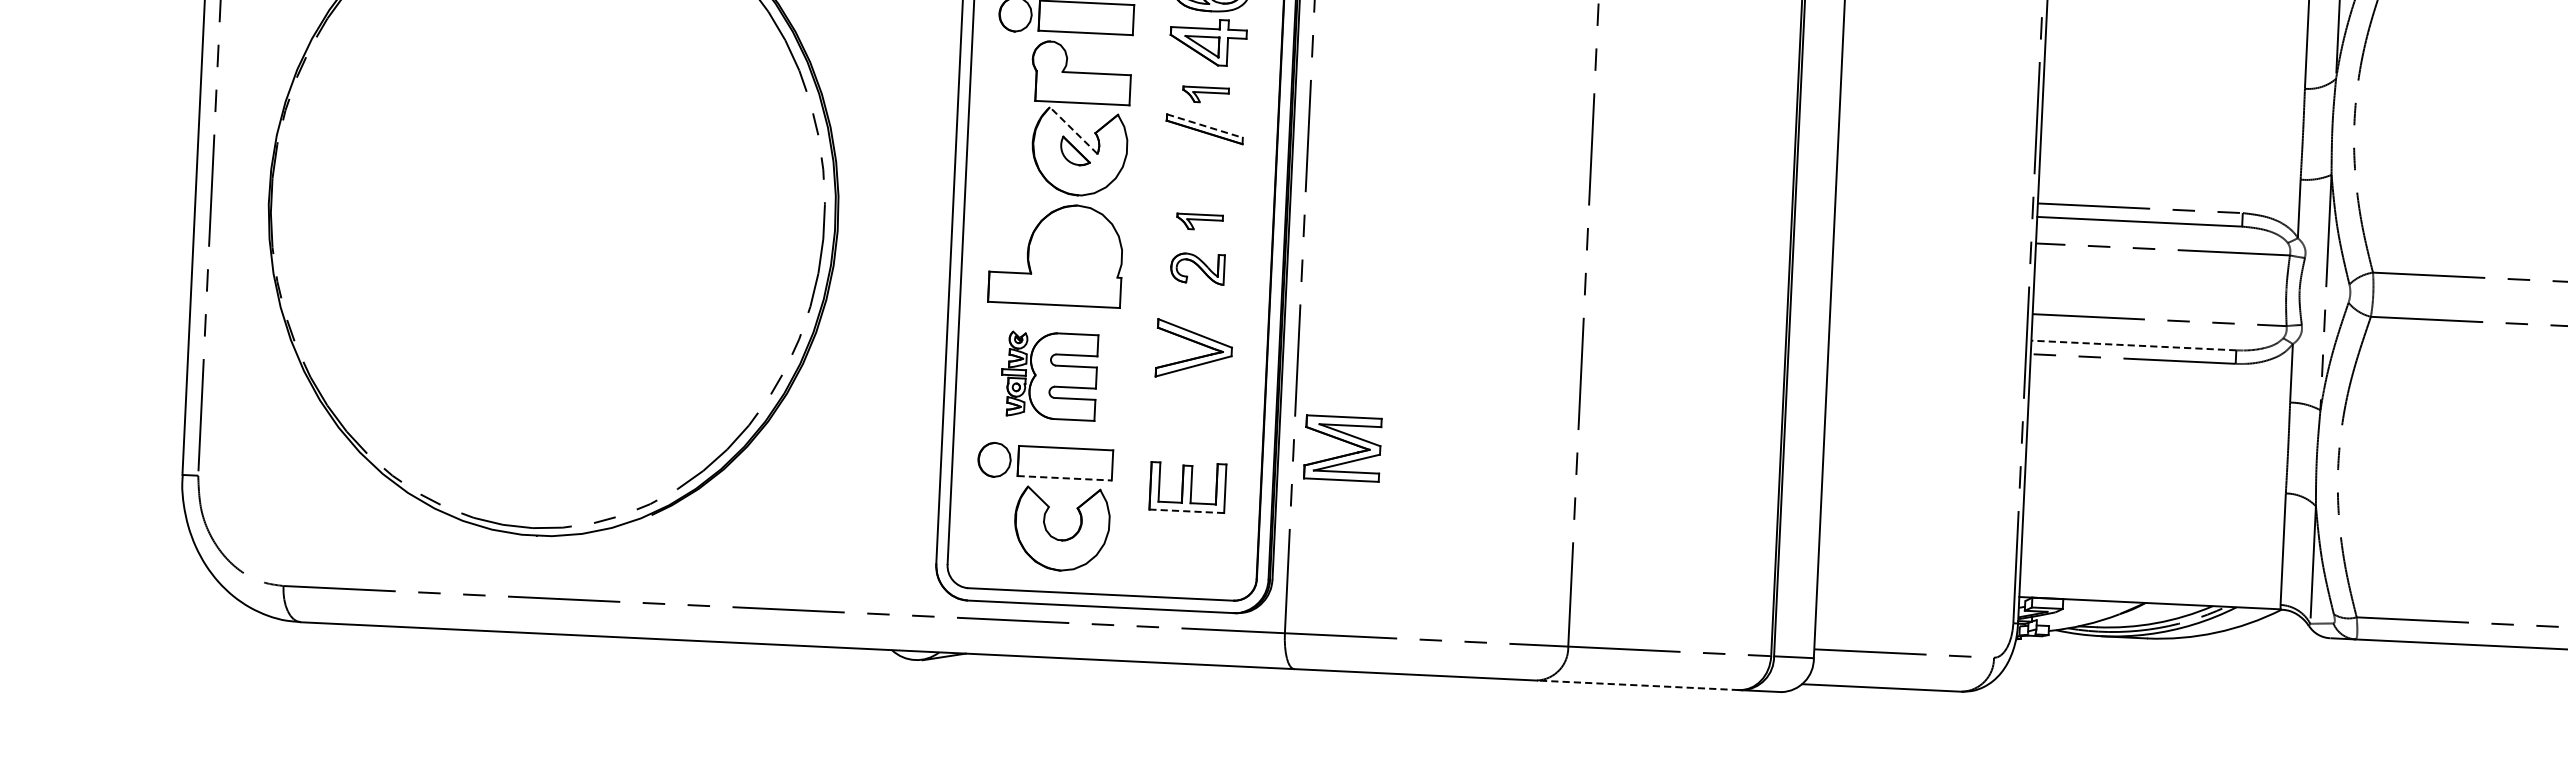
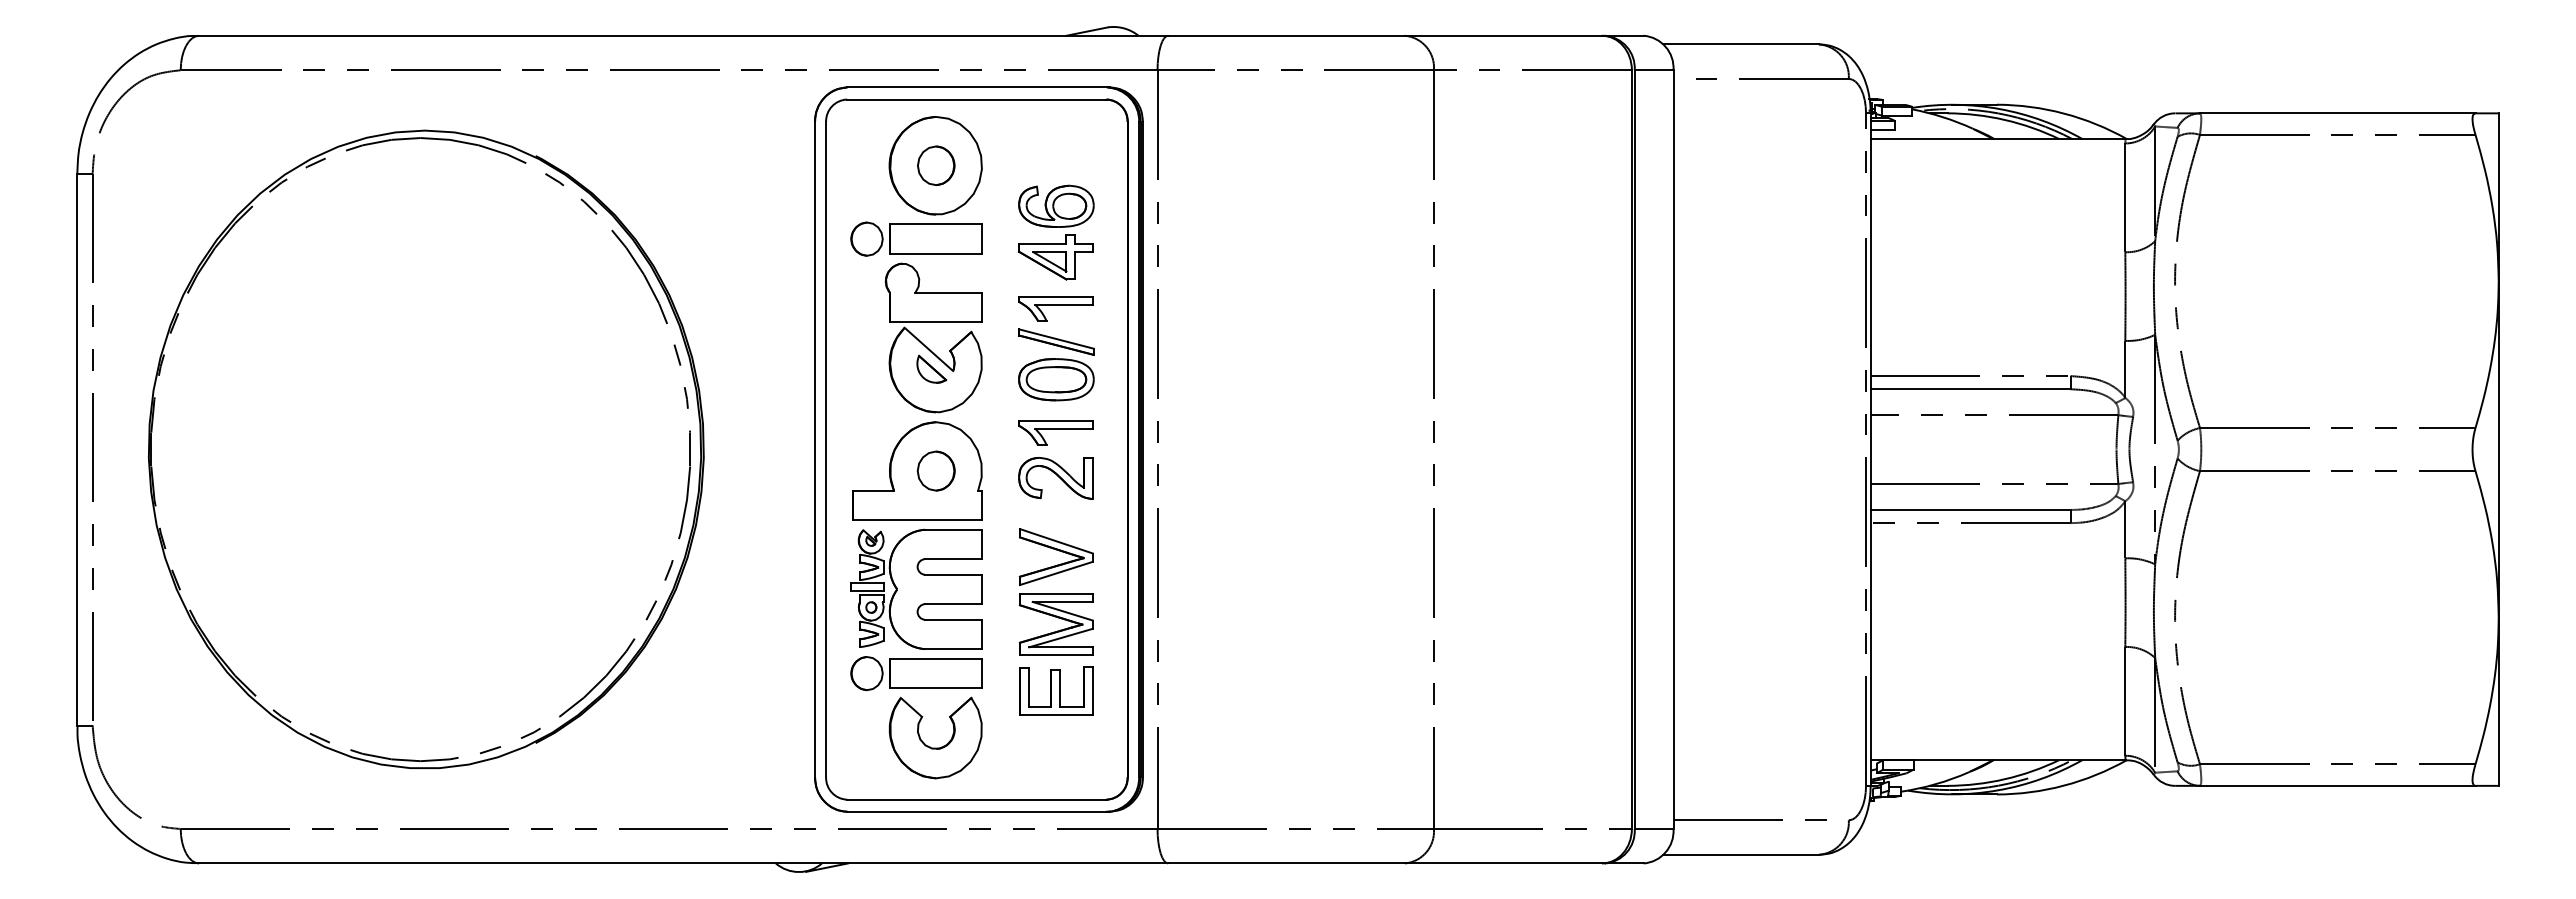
part: (1205, 94) -> (1055, 308), size x1.67
line: (1204, 126) -> (1056, 339), dashed -> solid
line: (1073, 130) -> (928, 349), dashed -> solid
part: (1203, 167) -> (1056, 379), added
part: (1199, 221) -> (1055, 432), size x1.67
part: (1074, 255) -> (935, 470), added
part: (1197, 267) -> (1055, 477), size x1.43
line: (2133, 345) -> (1970, 509), dashed -> solid
part: (1049, 375) -> (916, 588), size x1.43
part: (1343, 454) -> (1057, 630), moved
line: (1065, 478) -> (936, 688), dashed -> solid
line: (1185, 510) -> (1055, 714), dashed -> solid
line: (1637, 685) -> (1503, 863), dashed -> solid

